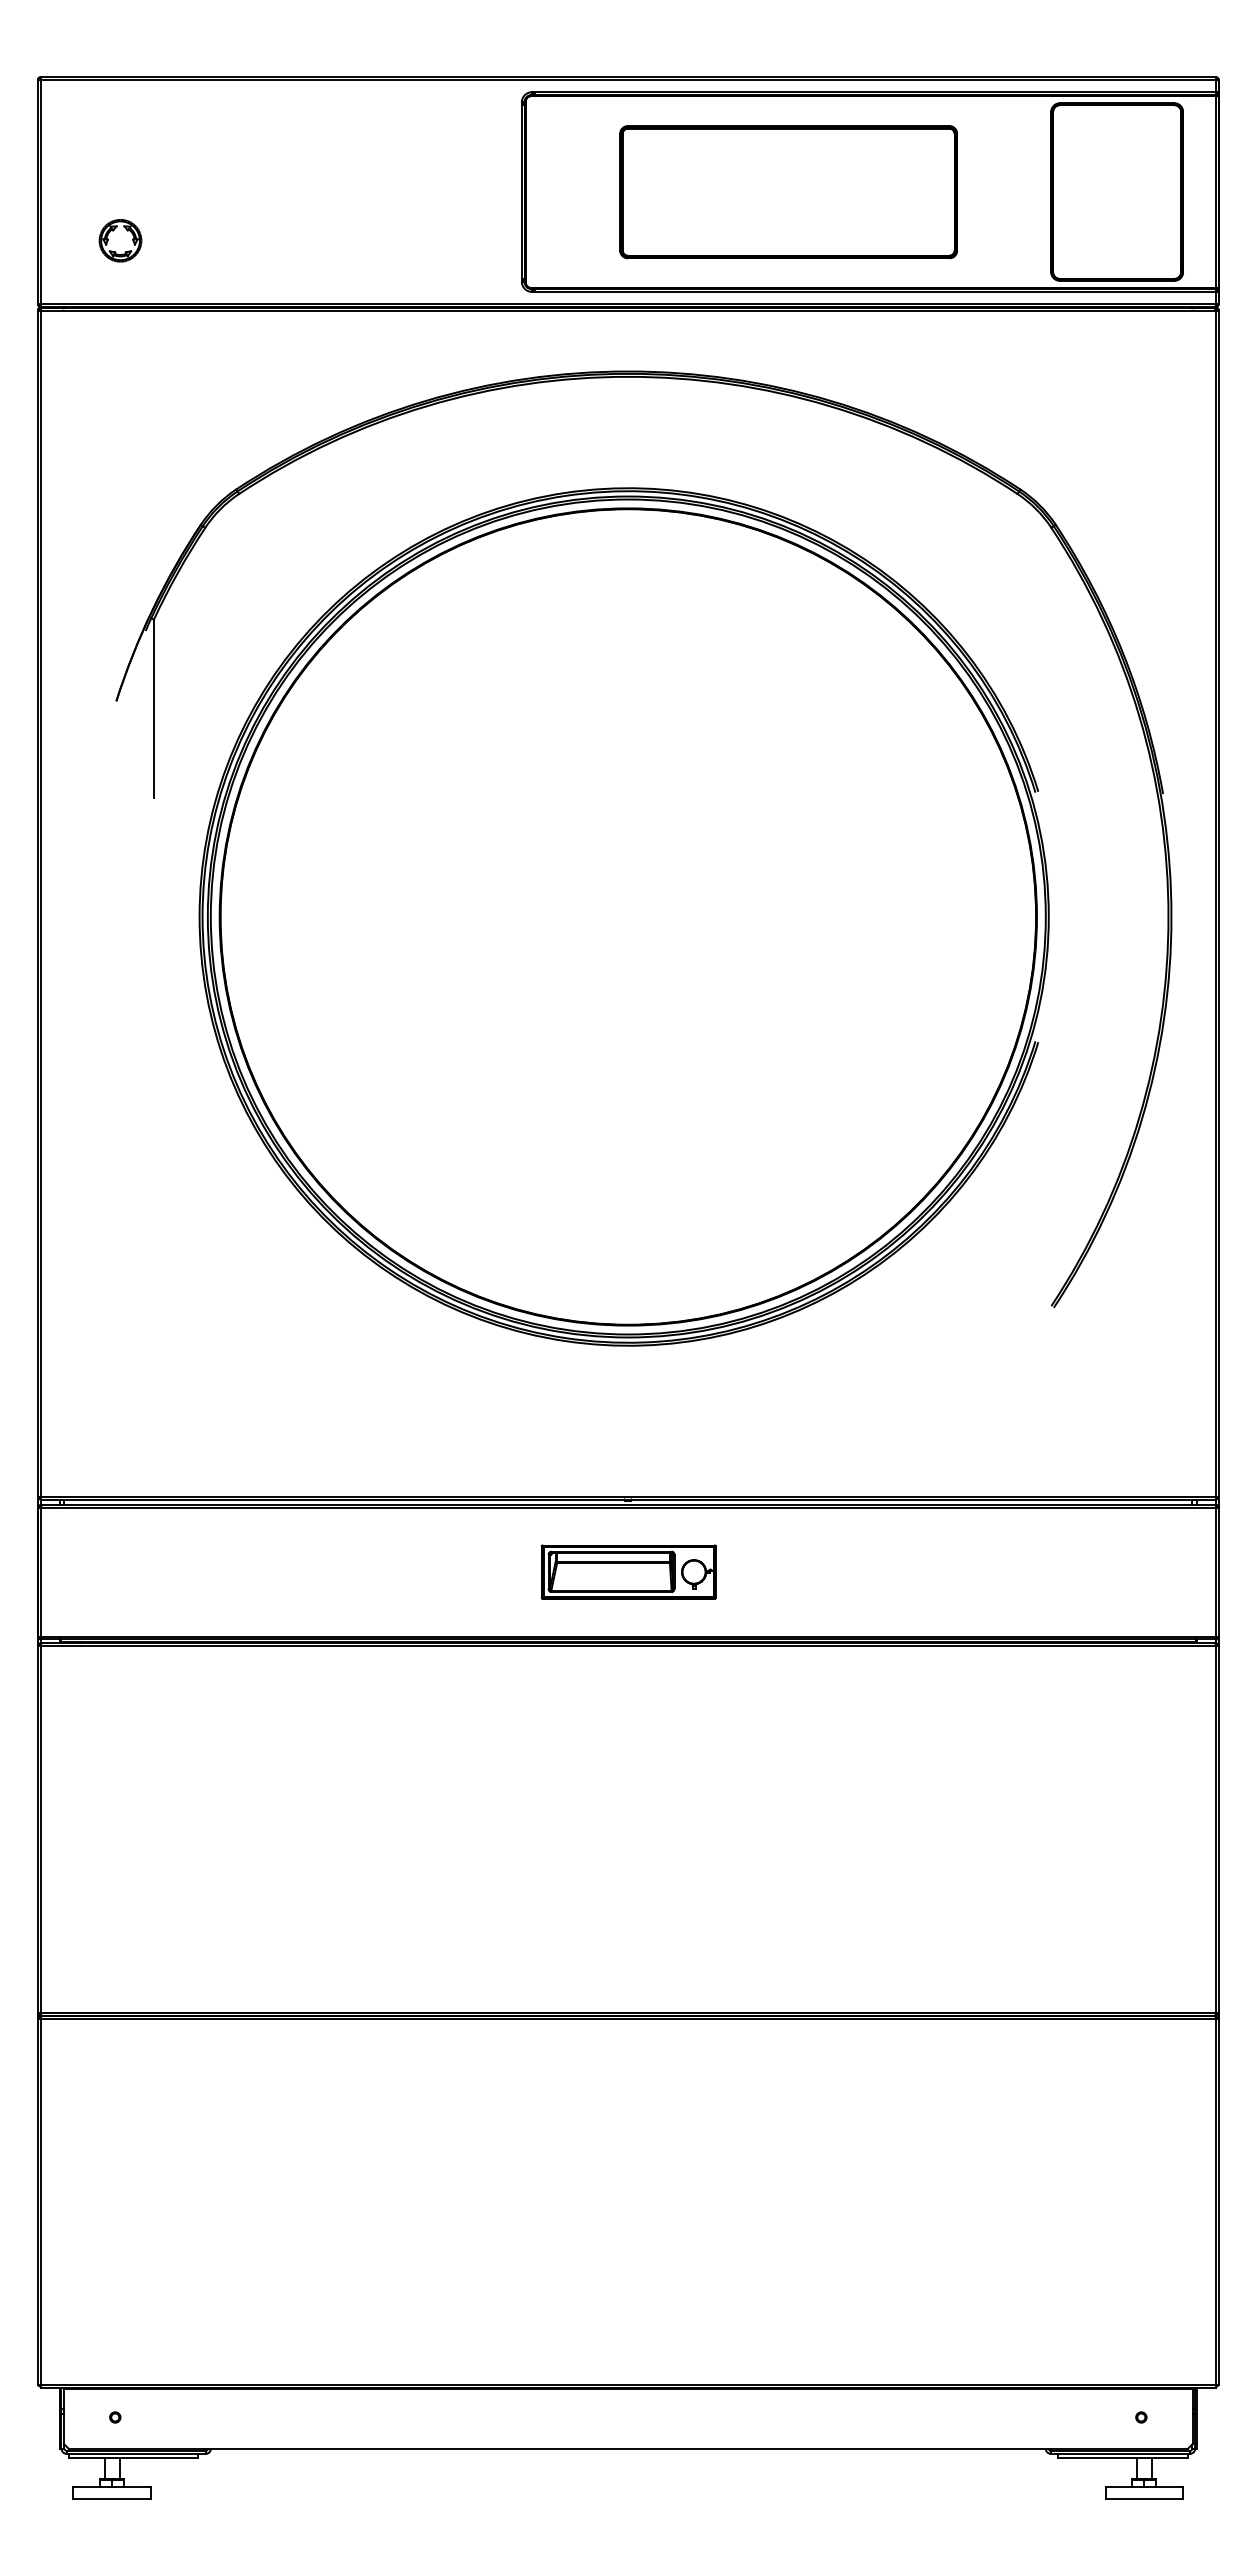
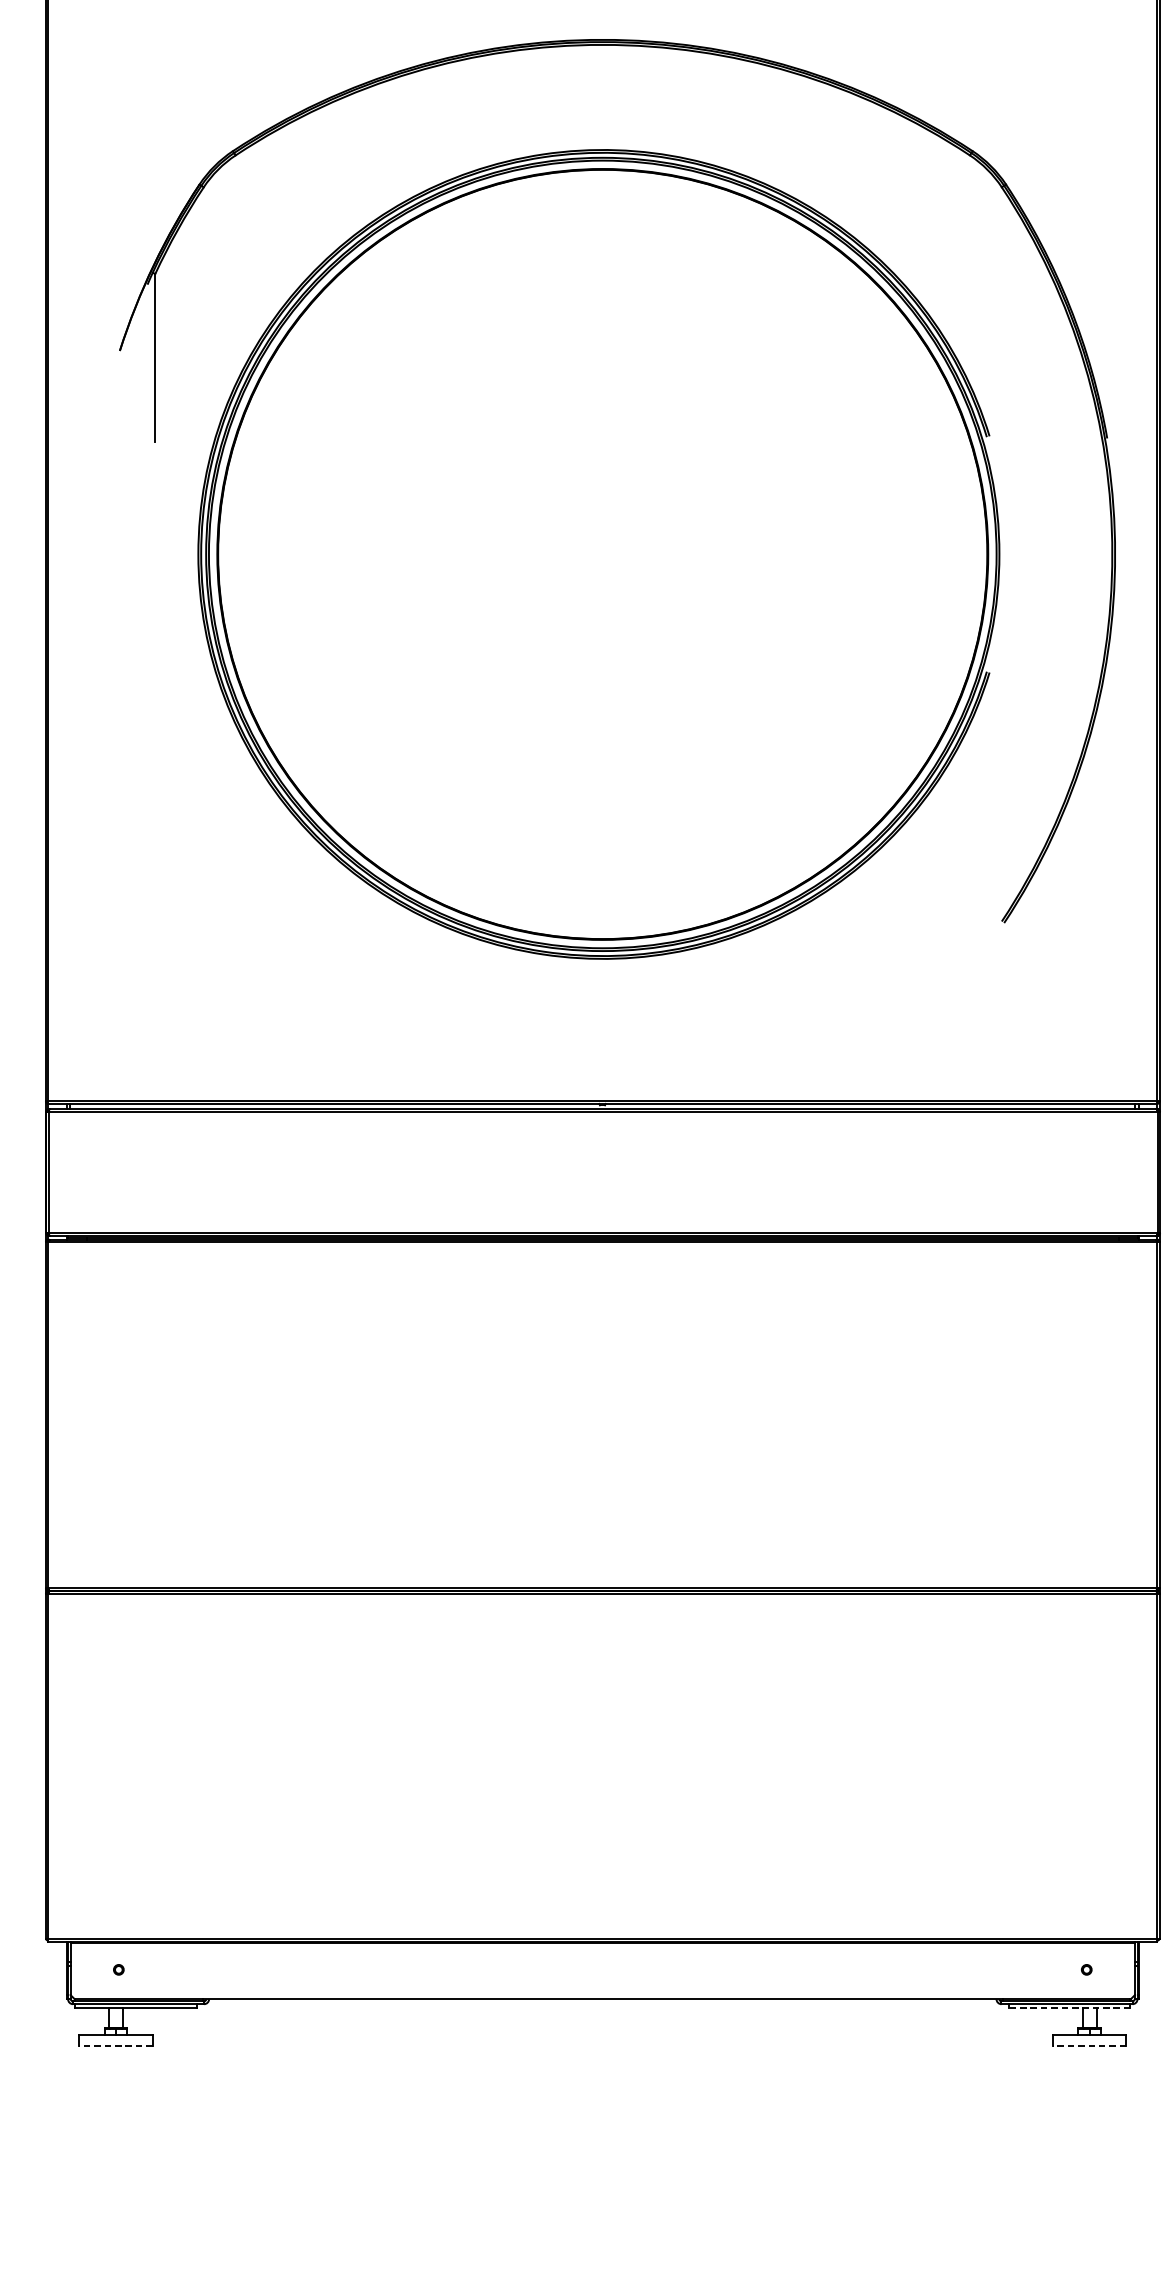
part: (628, 1571) -> (602, 1171), removed
line: (1123, 2458) -> (1069, 2008), solid -> dashed
line: (112, 2498) -> (116, 2046), solid -> dashed
line: (1144, 2498) -> (1089, 2046), solid -> dashed

